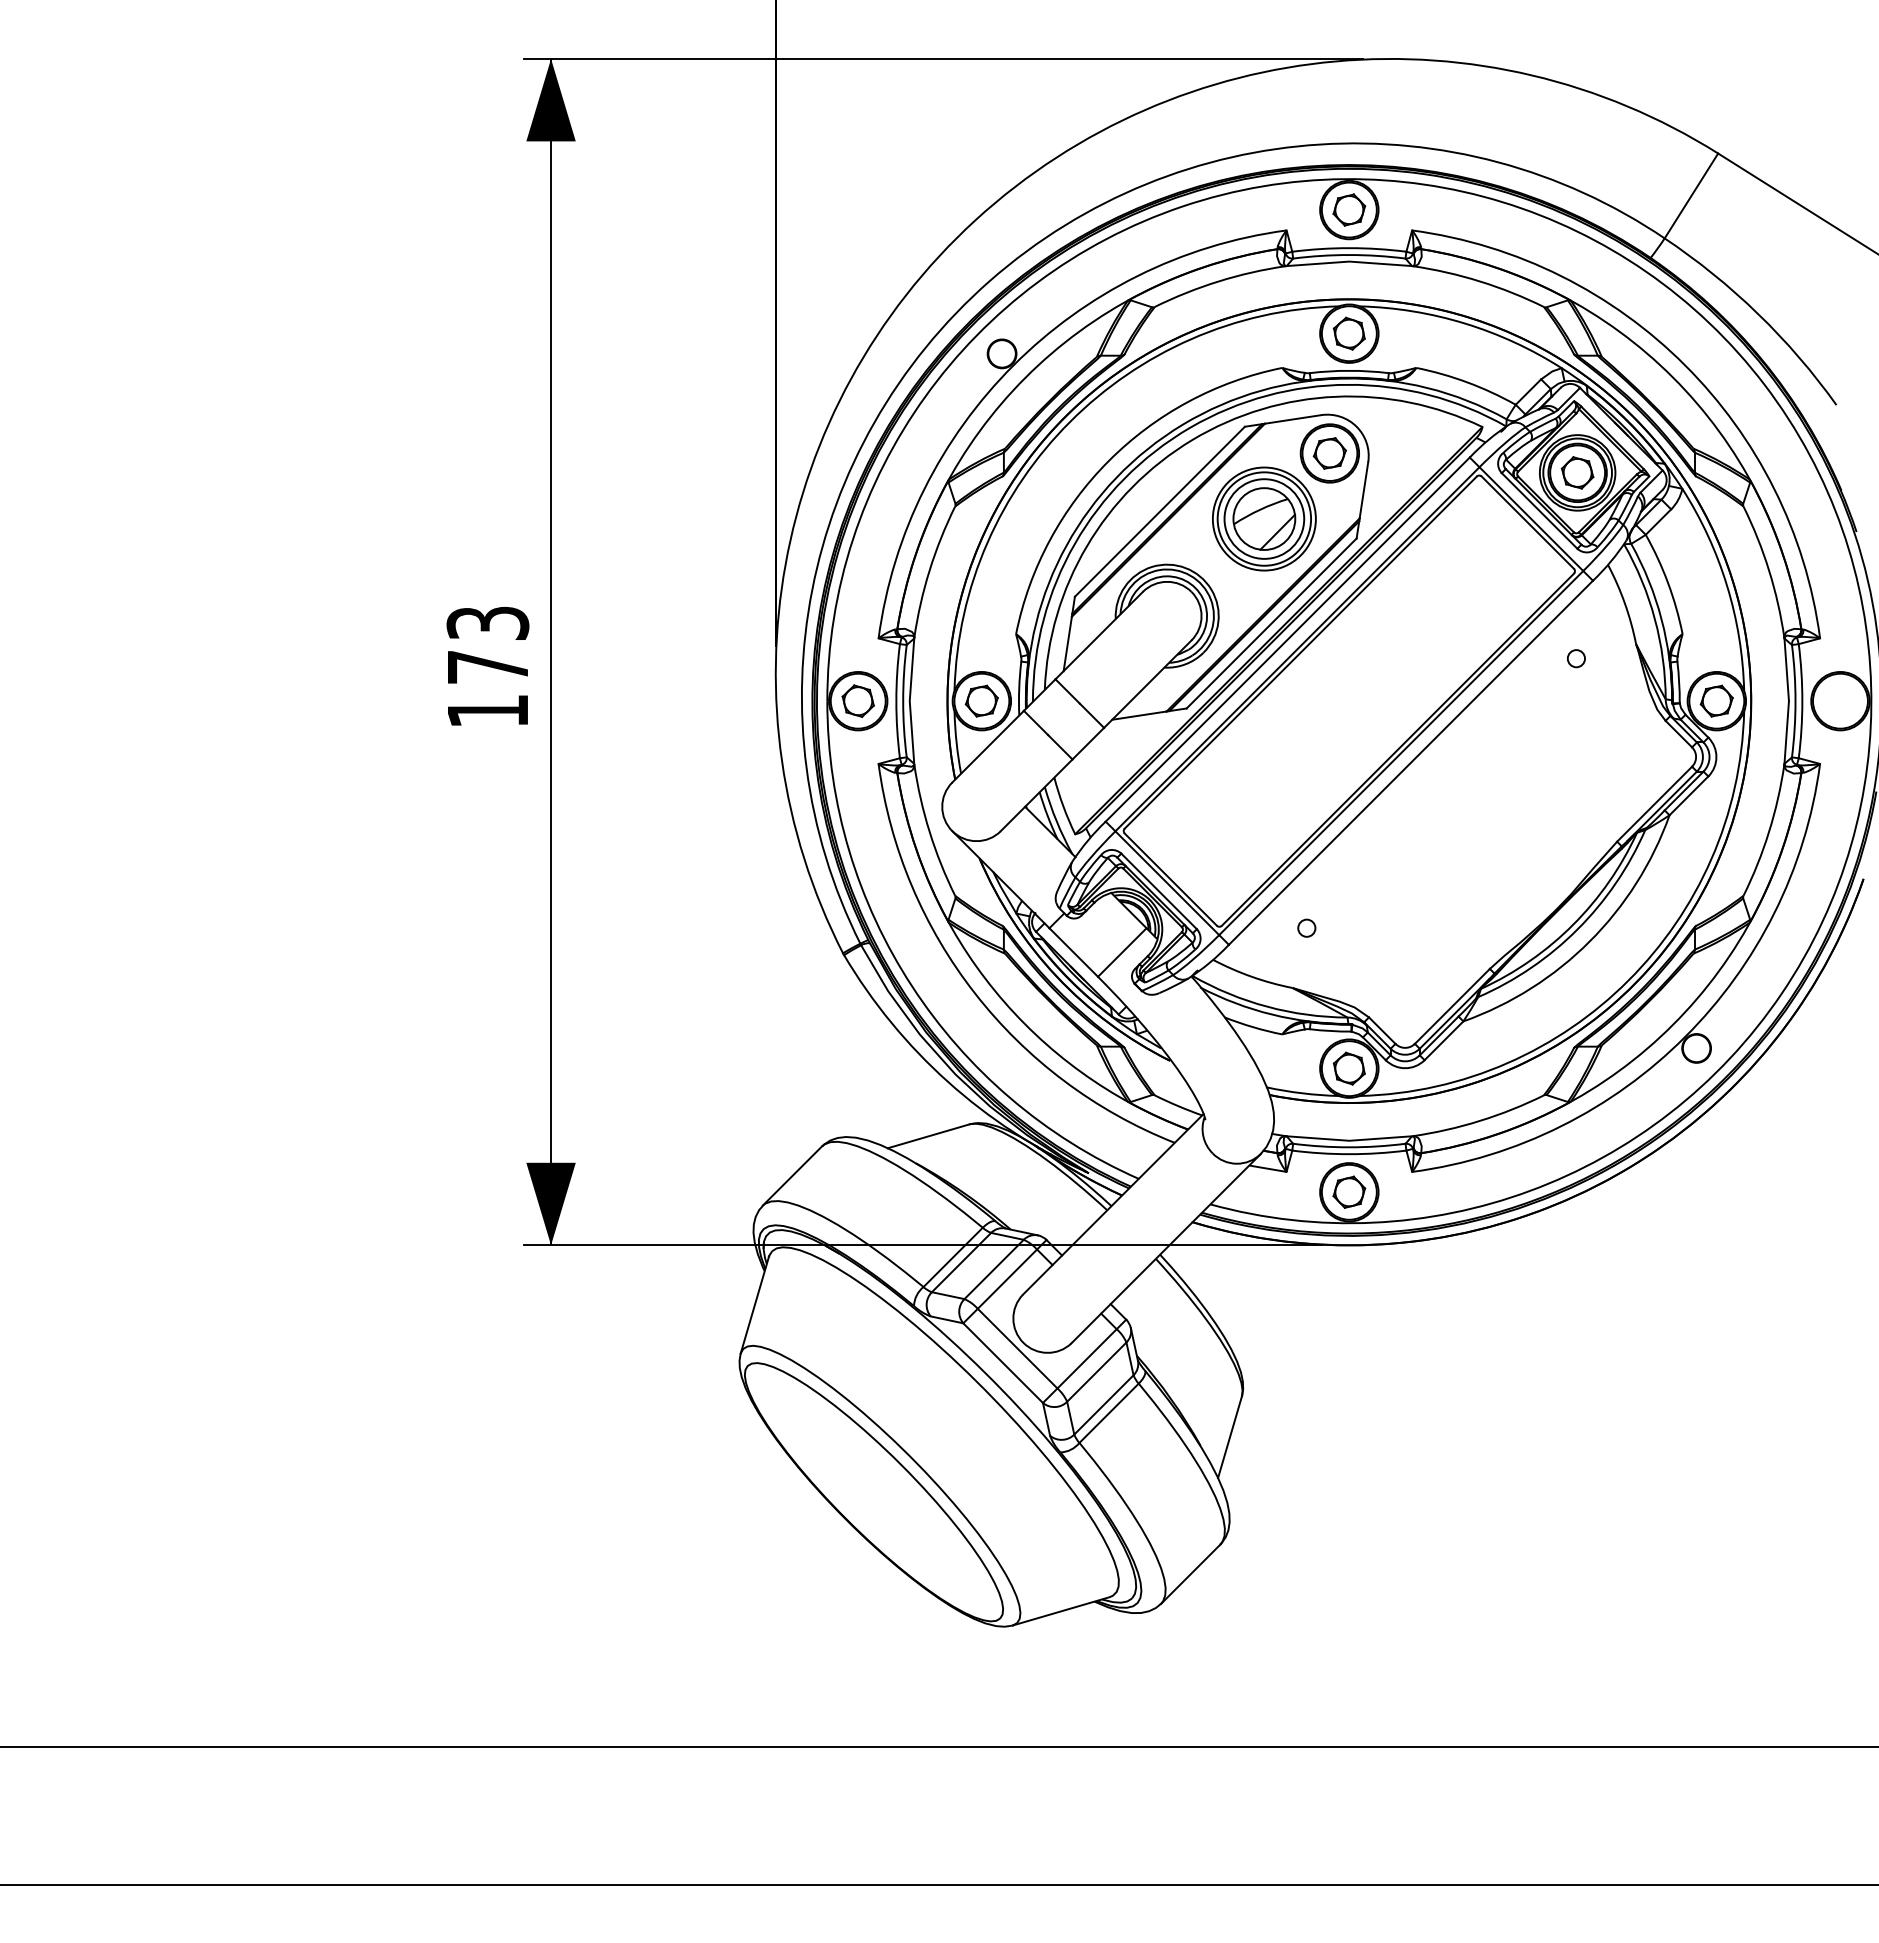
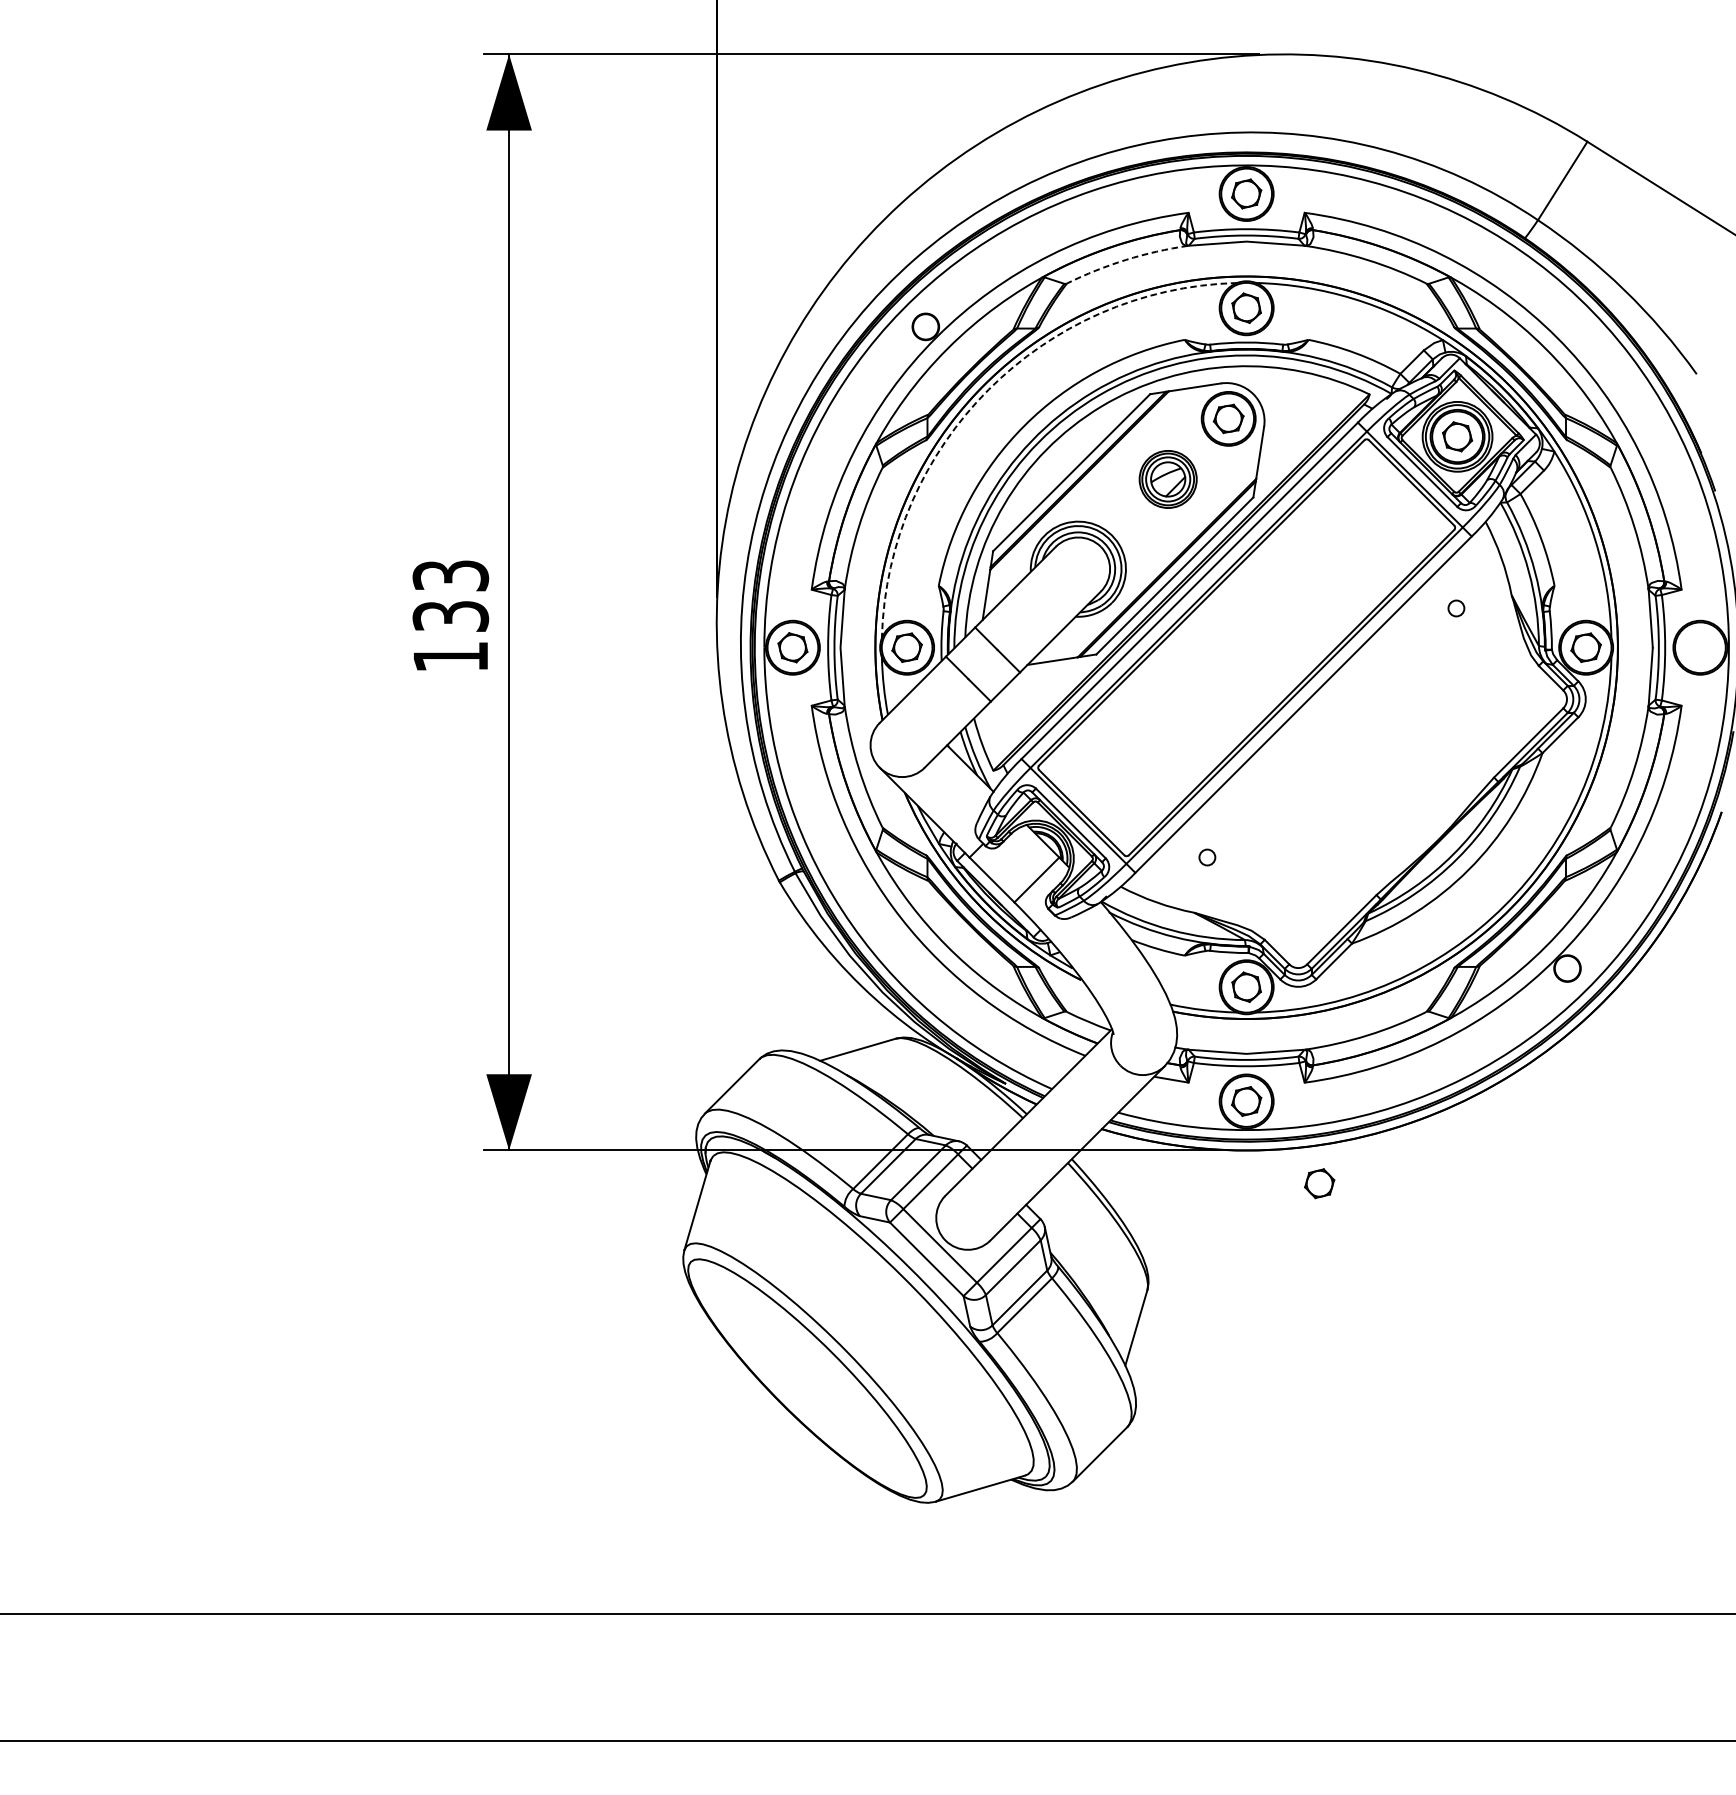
arc: (1218, 281) -> (1125, 260), solid -> dashed
arc: (1070, 421) -> (989, 389), solid -> dashed
part: (1264, 518) -> (1168, 478), size x0.6
text: (487, 666) -> (450, 615), 173 -> 133
part: (1428, 1280) -> (1319, 1182), added

